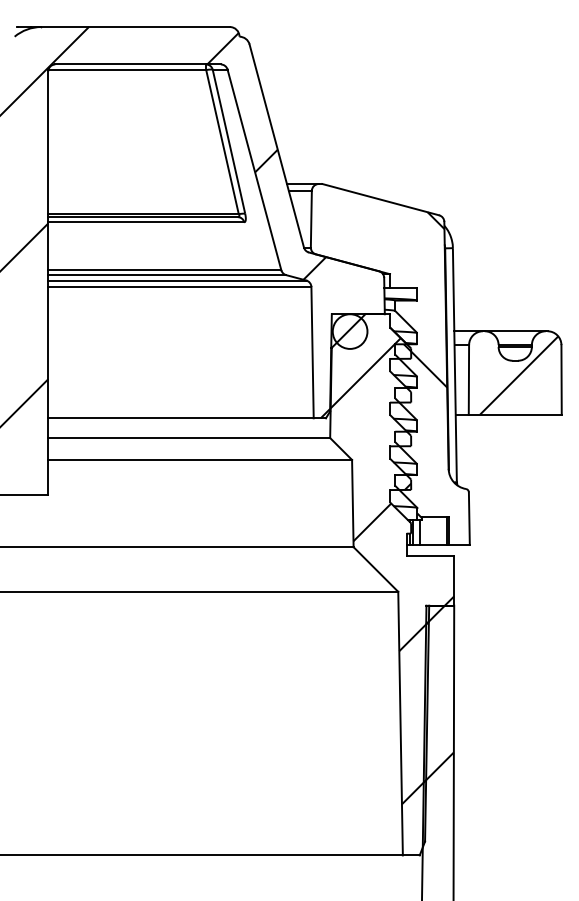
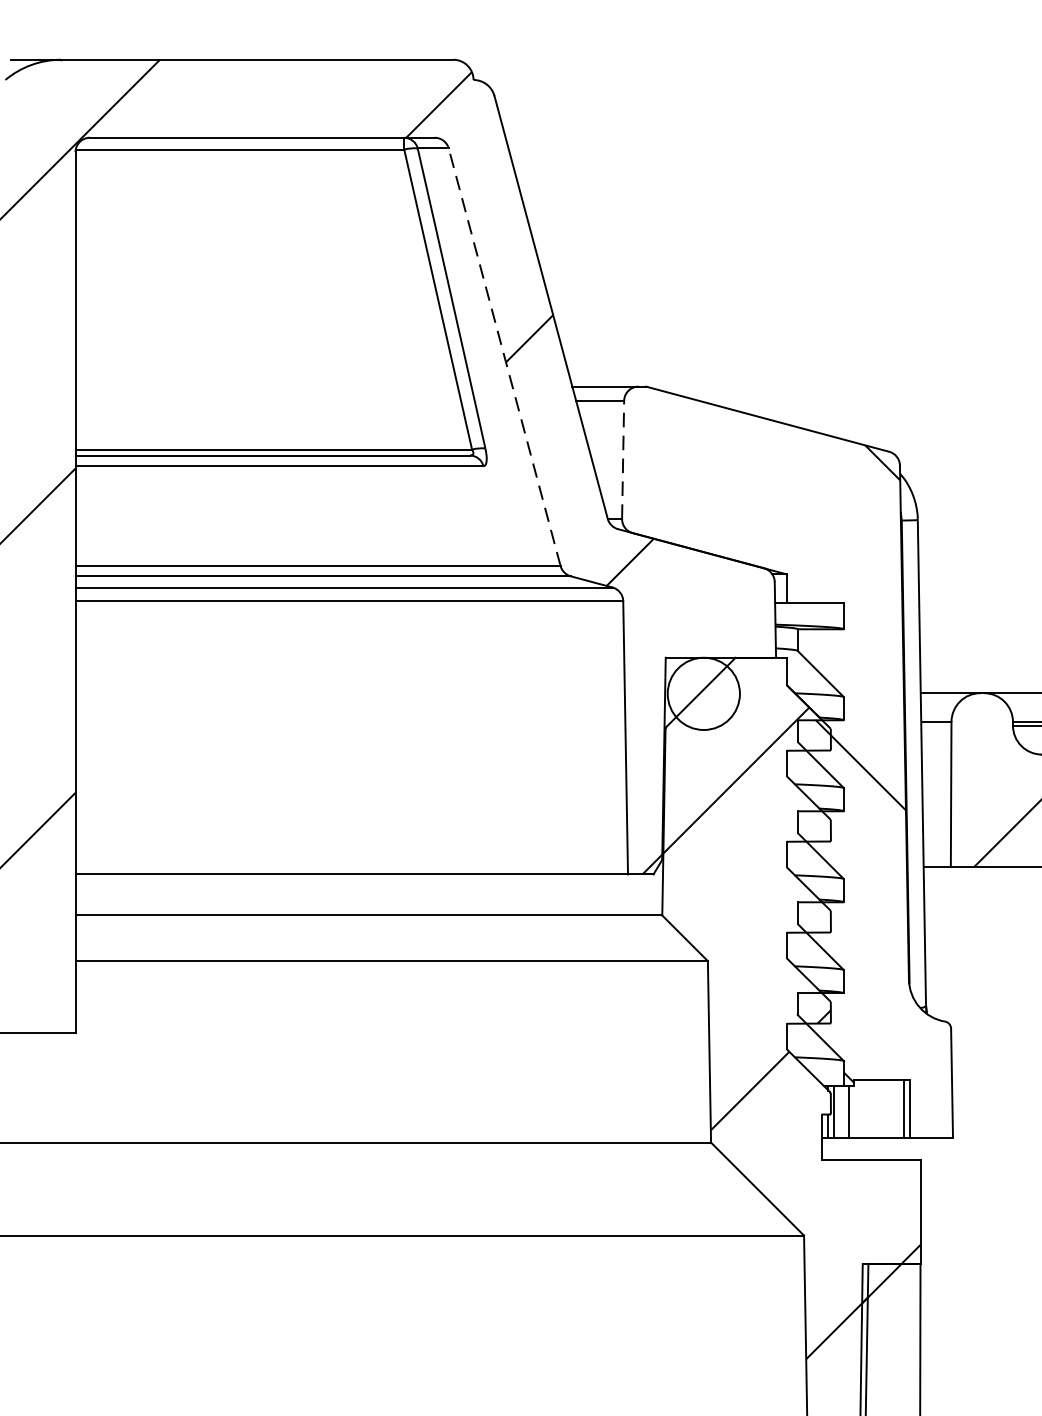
line: (254, 169) -> (504, 356), solid -> dashed
line: (311, 218) -> (623, 458), solid -> dashed

